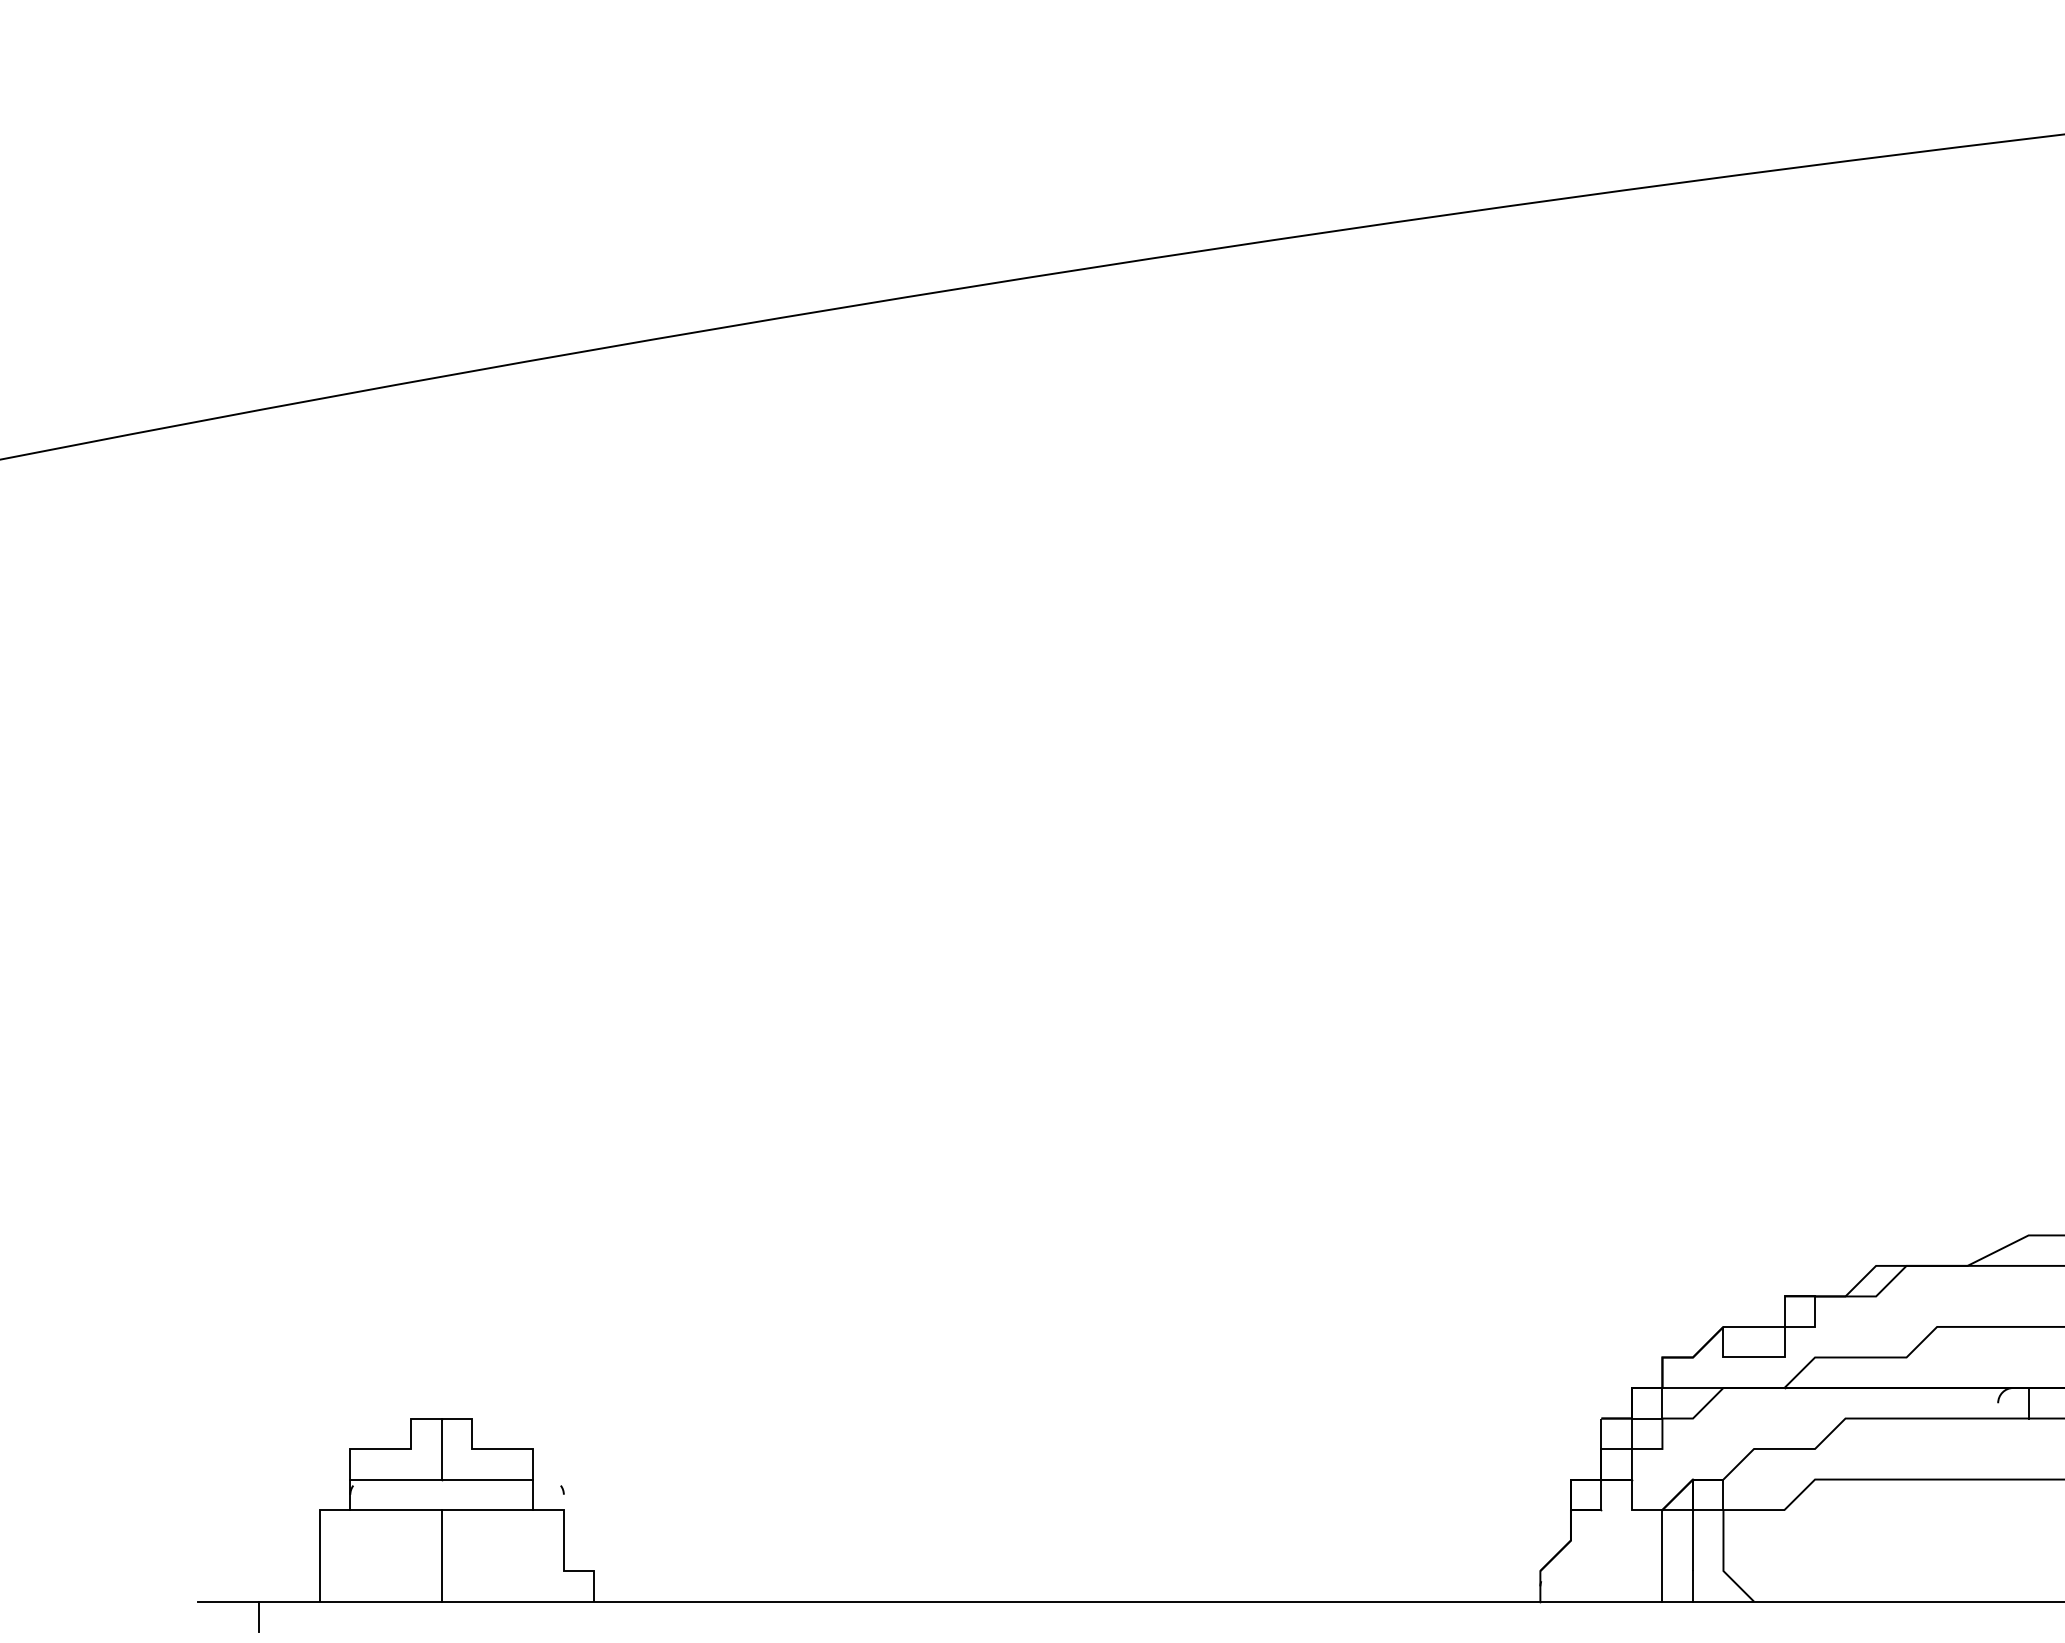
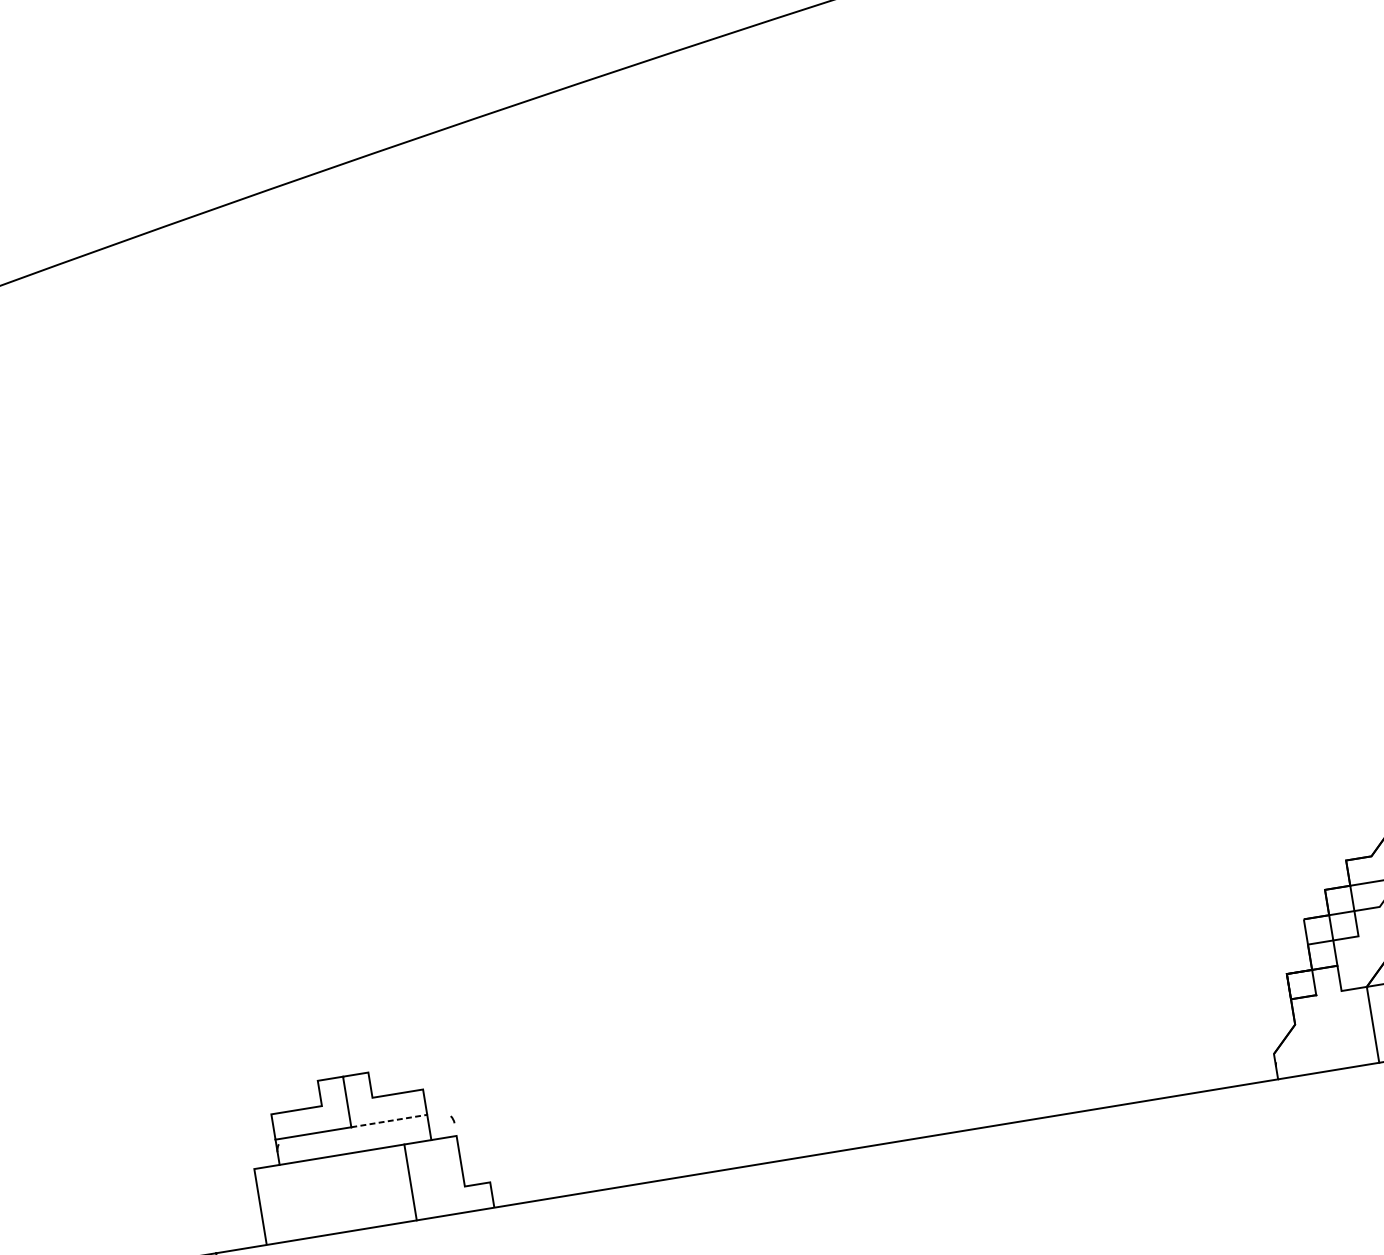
line: (487, 1479) -> (389, 1121), solid -> dashed
line: (441, 1555) -> (410, 1182), moved

